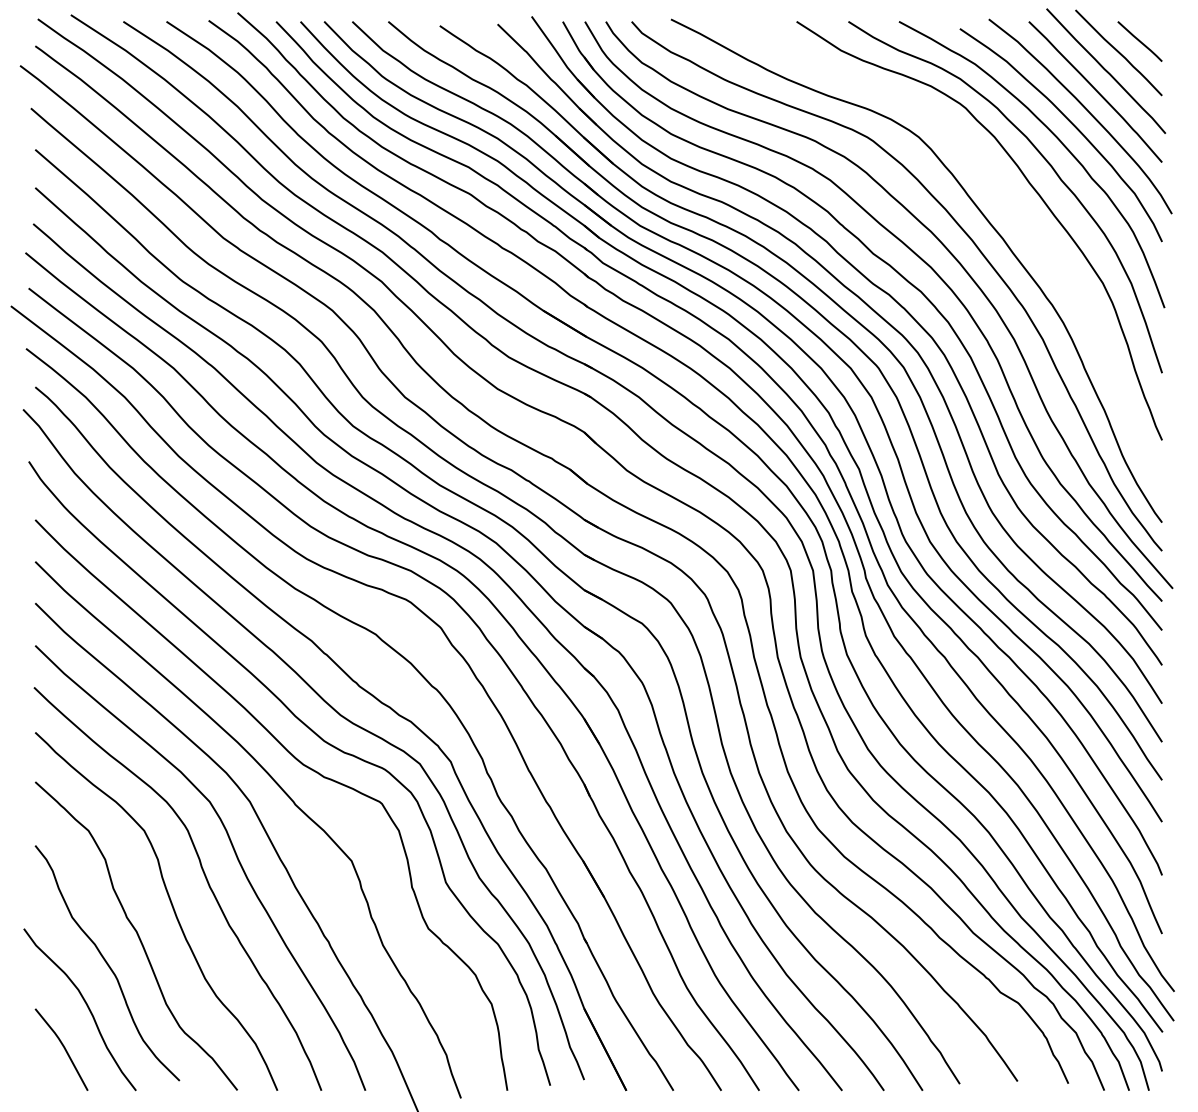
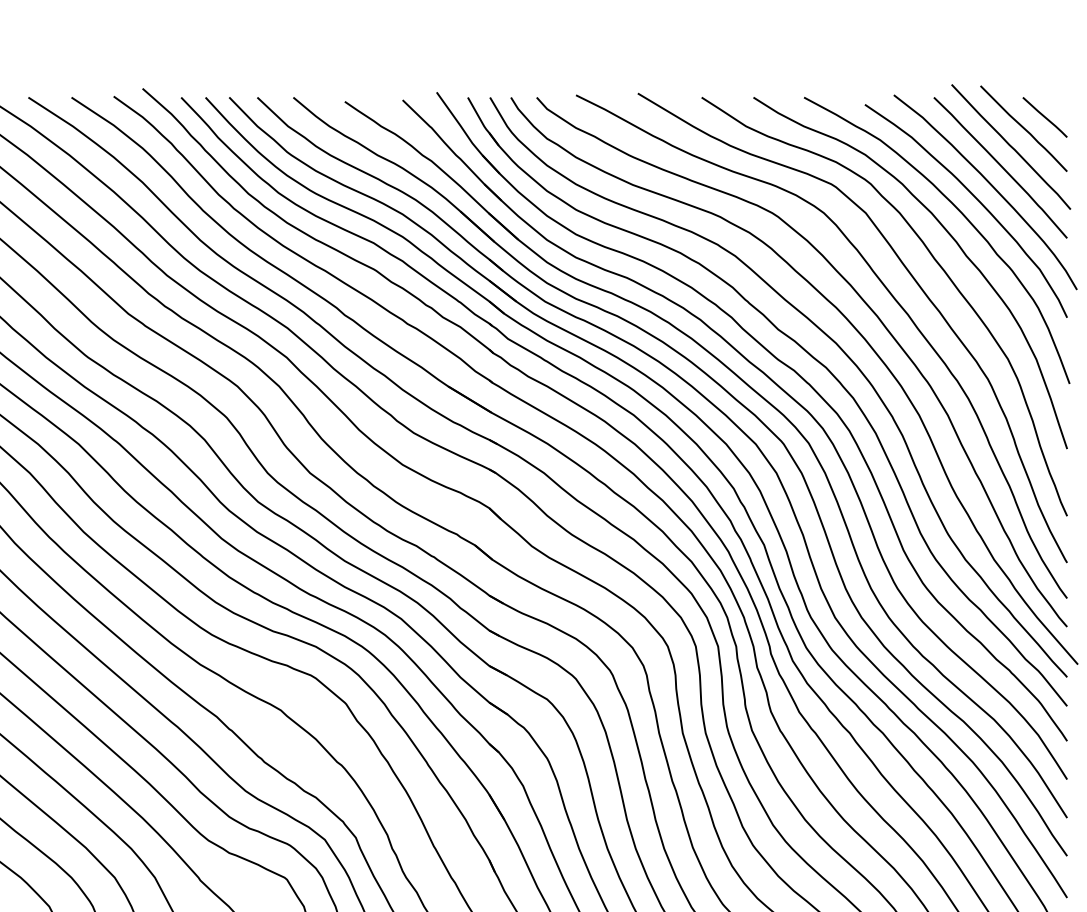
curve: (1009, 205) -> (914, 281), added

